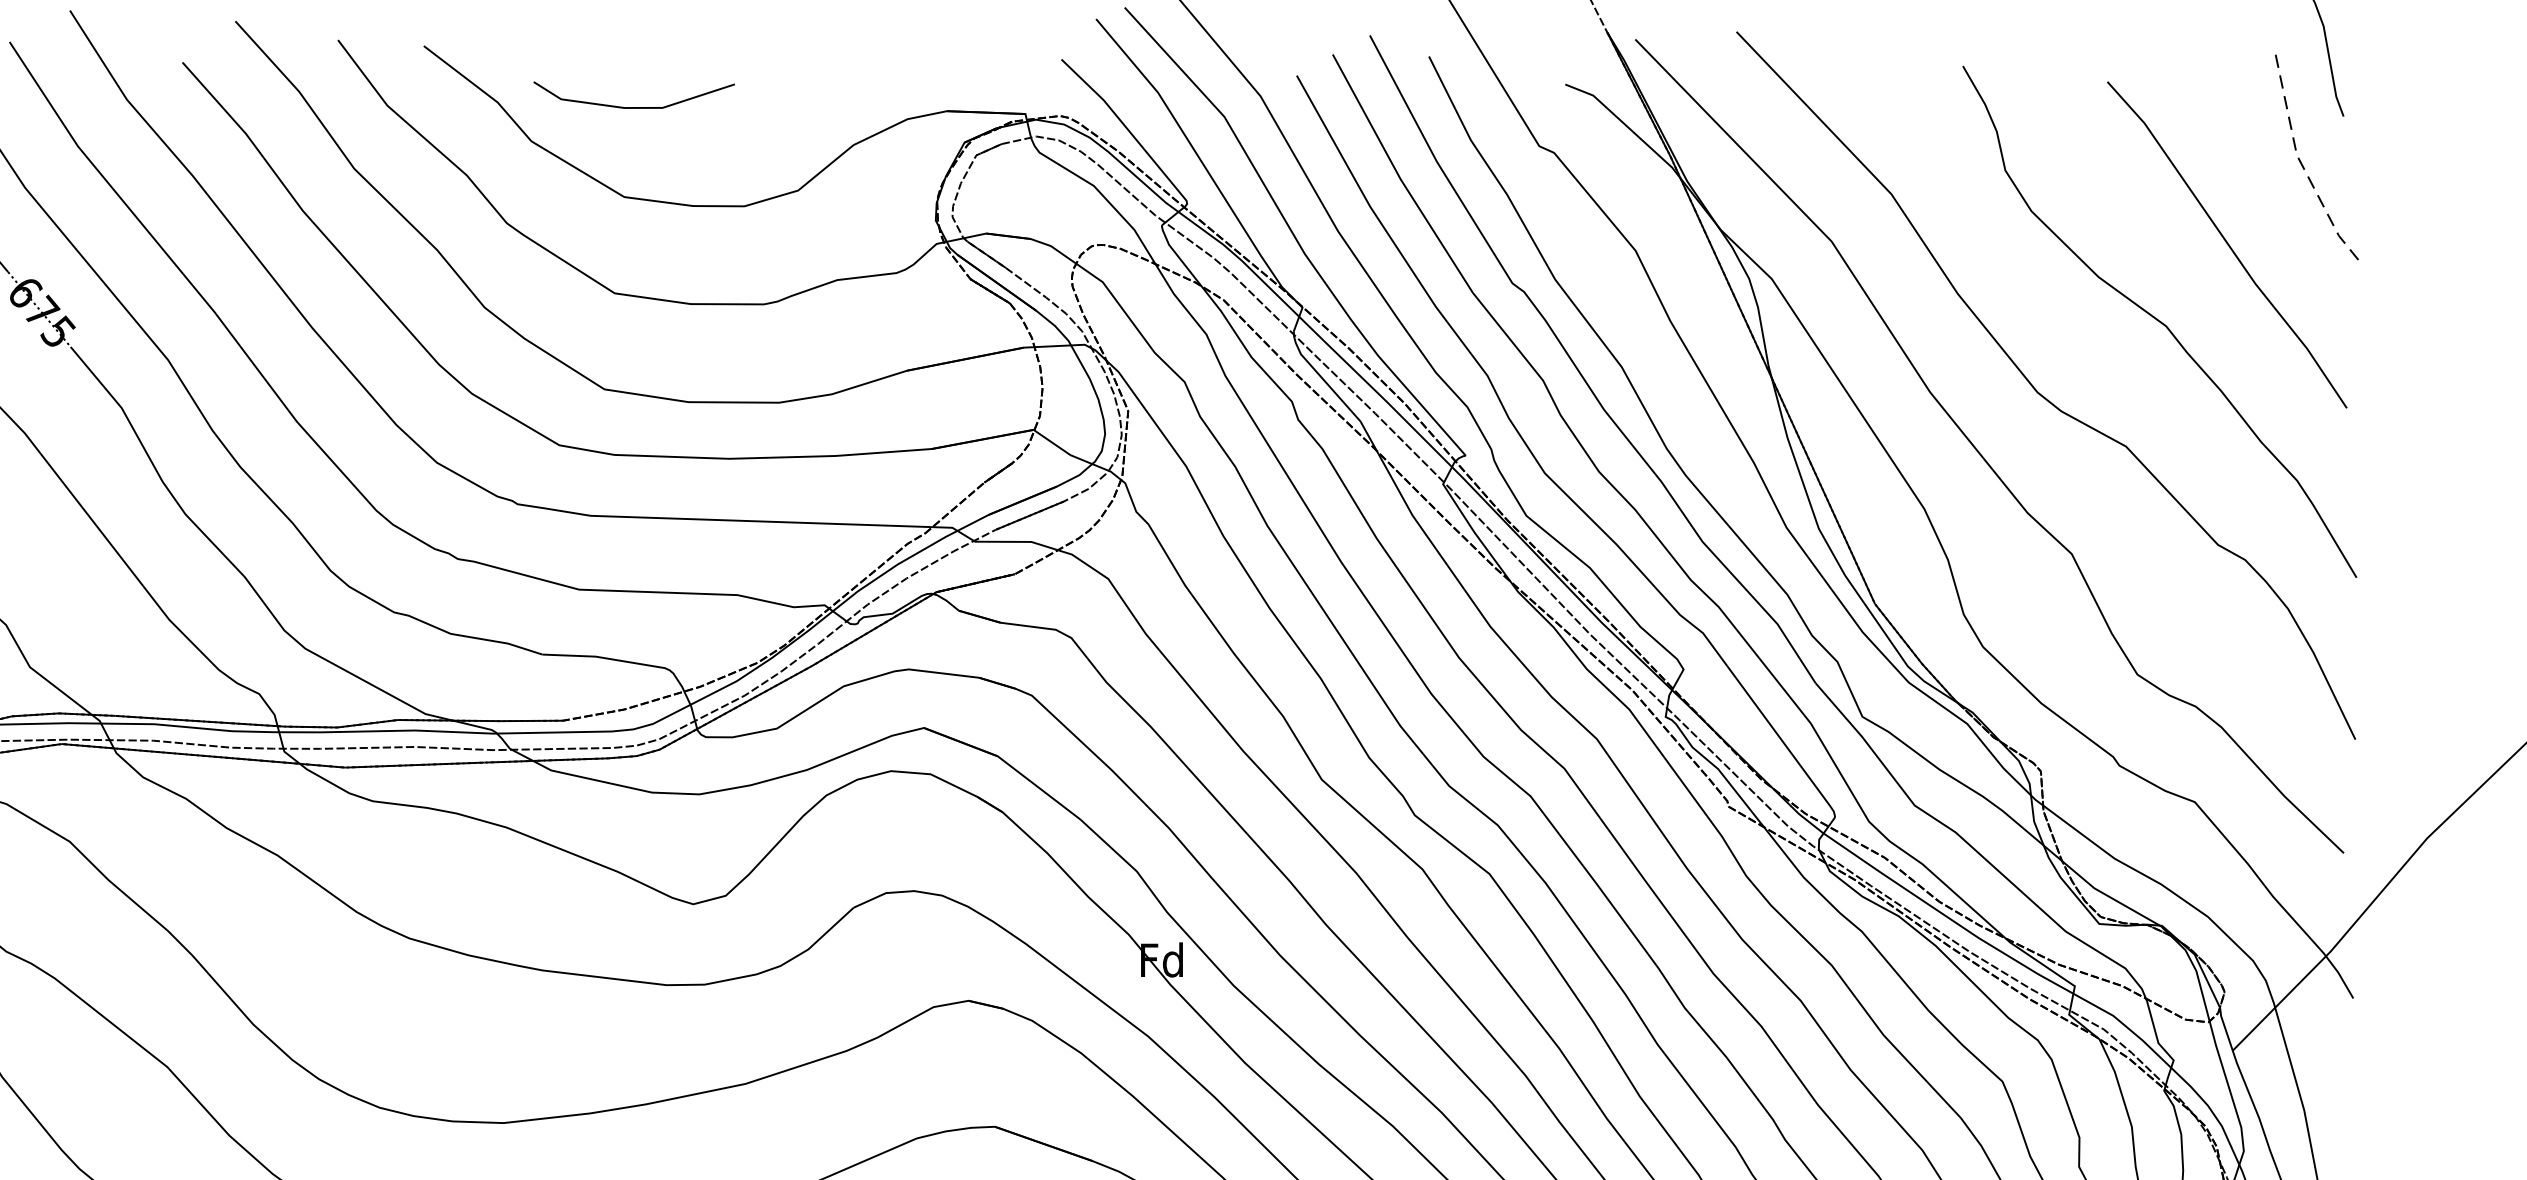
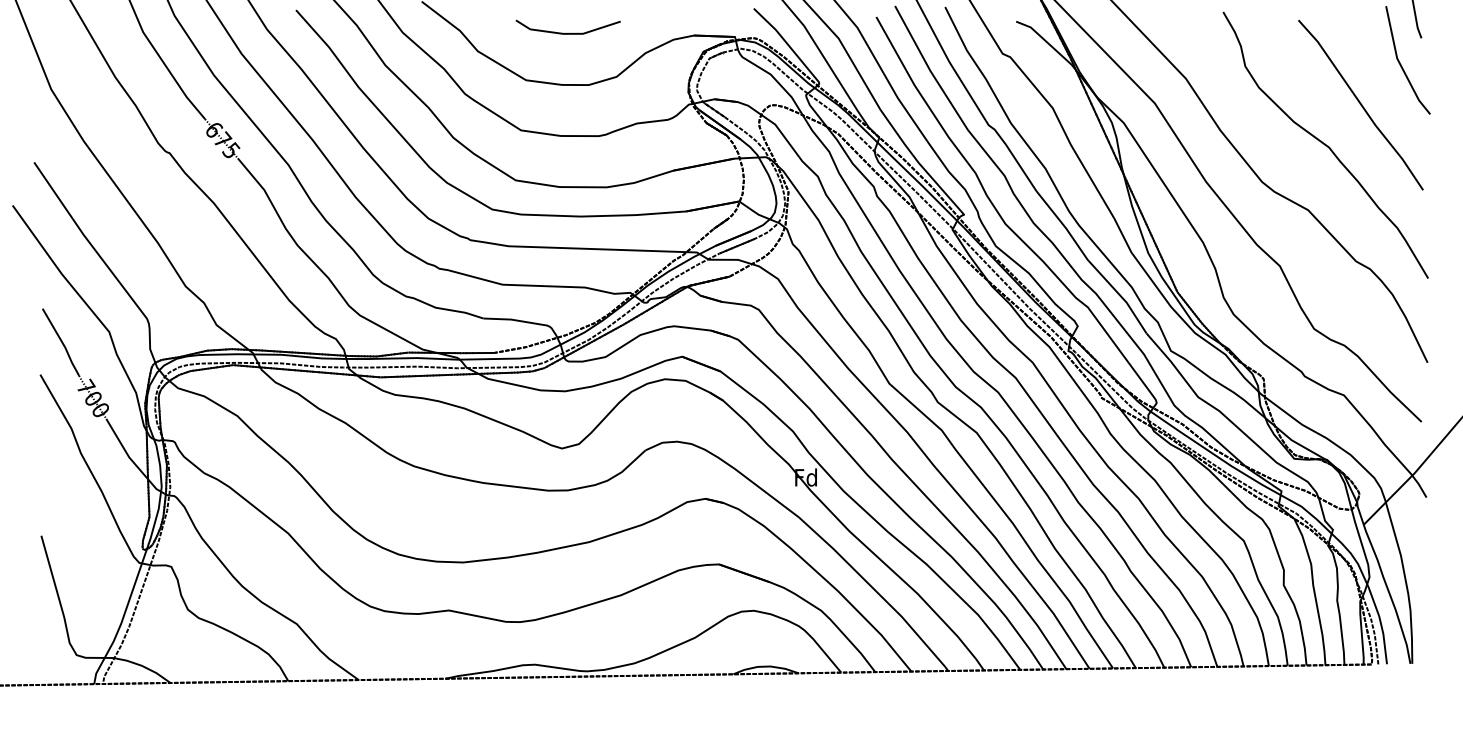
line: (632, 107) -> (567, 33), moved
line: (2301, 164) -> (1399, 63), dashed -> solid

